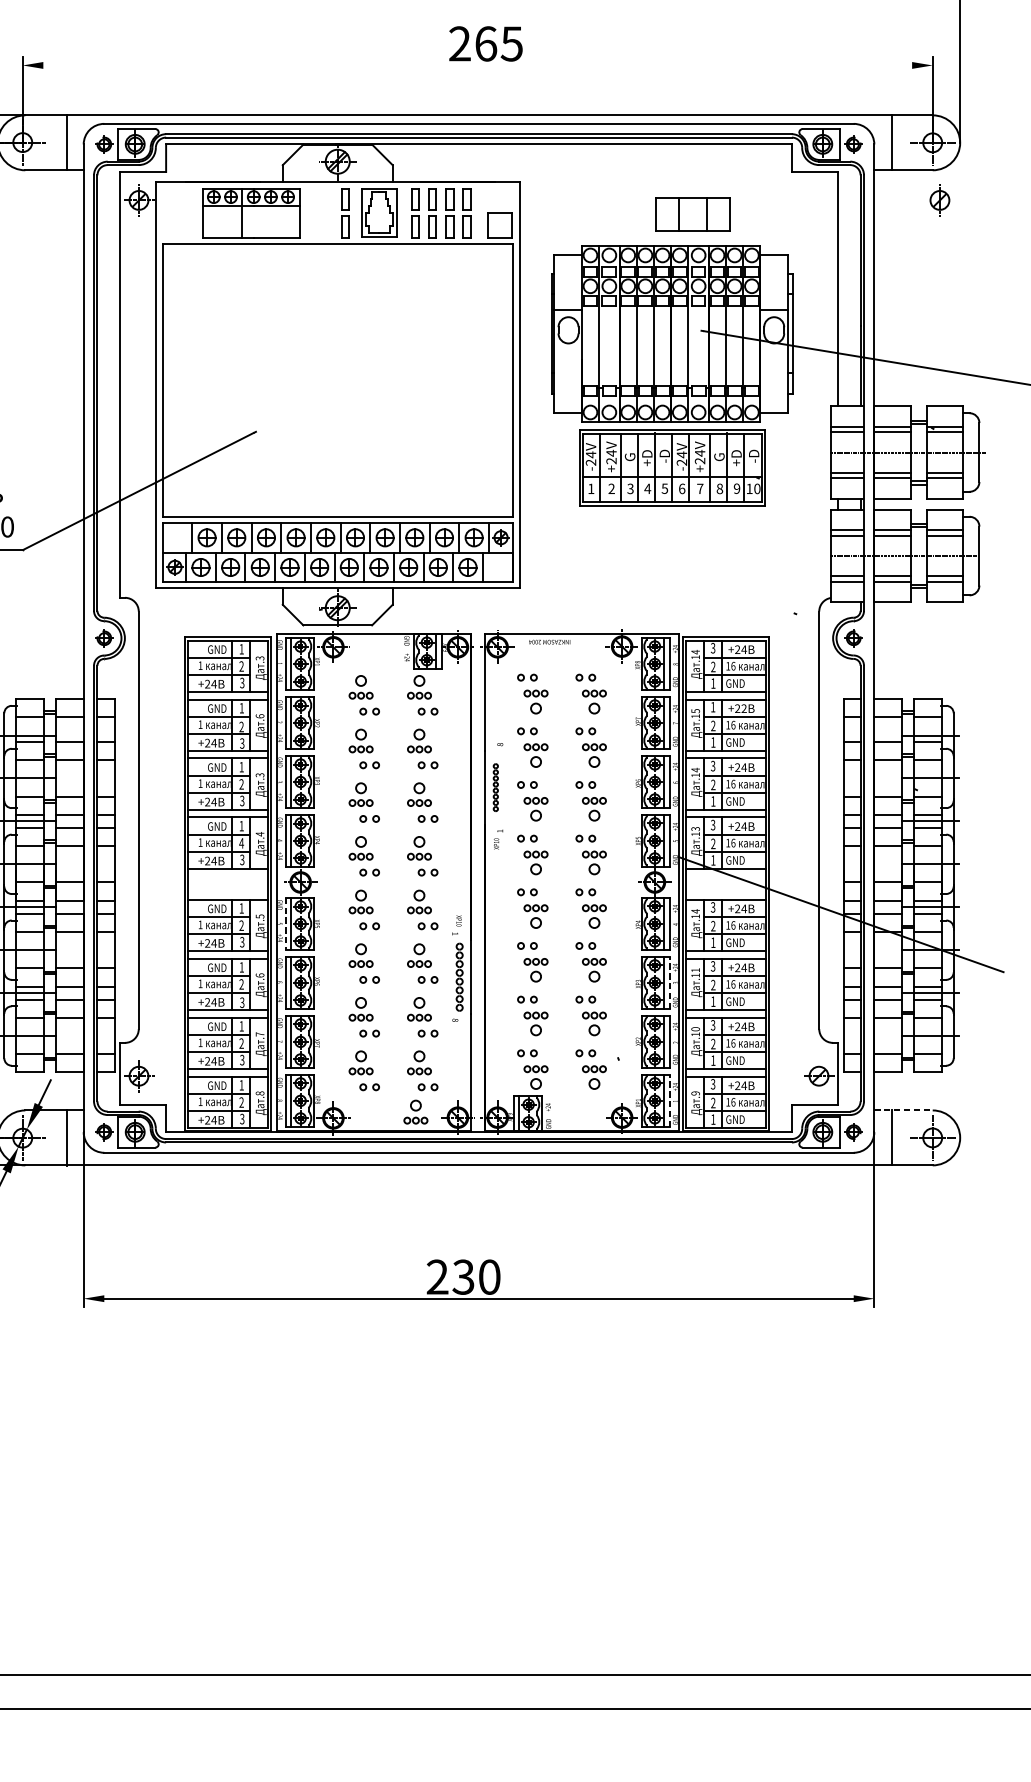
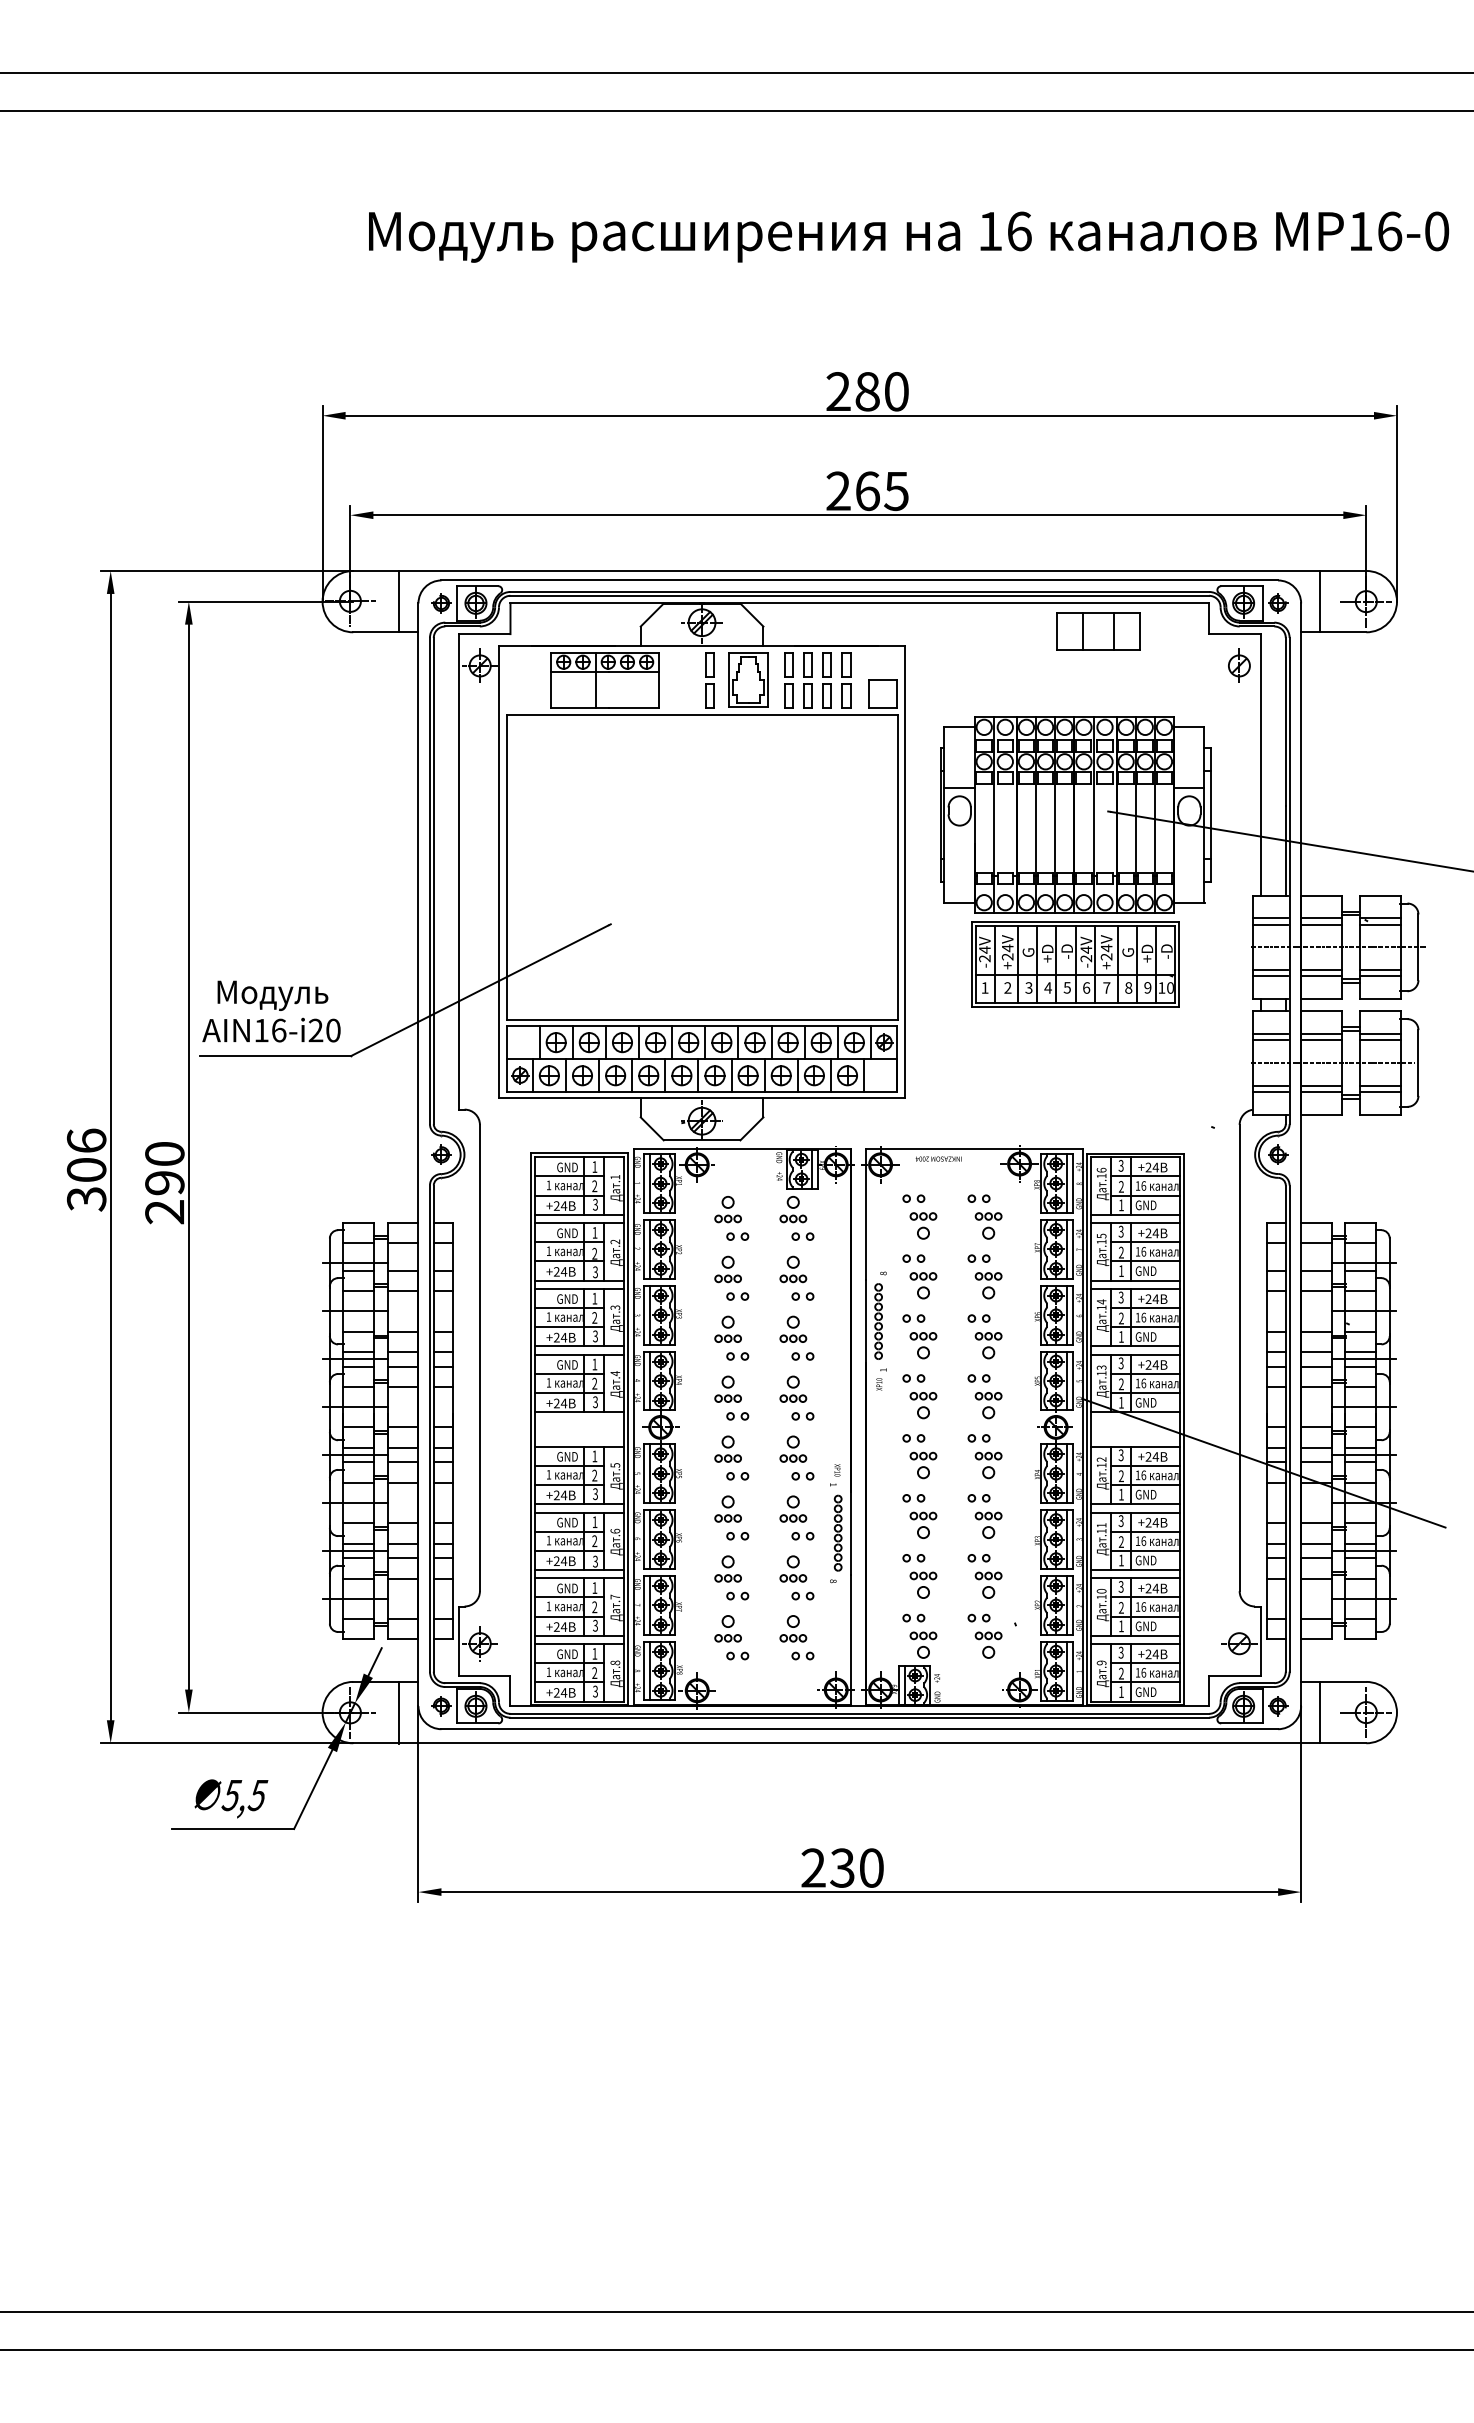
line: (477, 65) -> (858, 515), added
part: (940, 200) -> (1239, 665), moved
part: (692, 214) -> (1098, 631), moved
text: (695, 651) -> (1101, 1169), .14 -> .16
text: (260, 658) -> (615, 1177), .3 -> .1
text: (712, 707) -> (1120, 1231), 1 -> 3
text: (743, 708) -> (1155, 1233), +22 -> +24
text: (260, 715) -> (615, 1241), .6 -> .2
part: (495, 787) -> (878, 1321), size x1.43
text: (241, 843) -> (594, 1383), 4 -> 2
text: (695, 911) -> (1101, 1459), .14 -> .12
line: (286, 924) -> (644, 1474), dashed -> solid
line: (669, 982) -> (1072, 1539), dashed -> solid
line: (669, 1100) -> (1072, 1670), dashed -> solid
line: (903, 1110) -> (1333, 1681), dashed -> solid
part: (416, 1111) -> (789, 1683), removed

